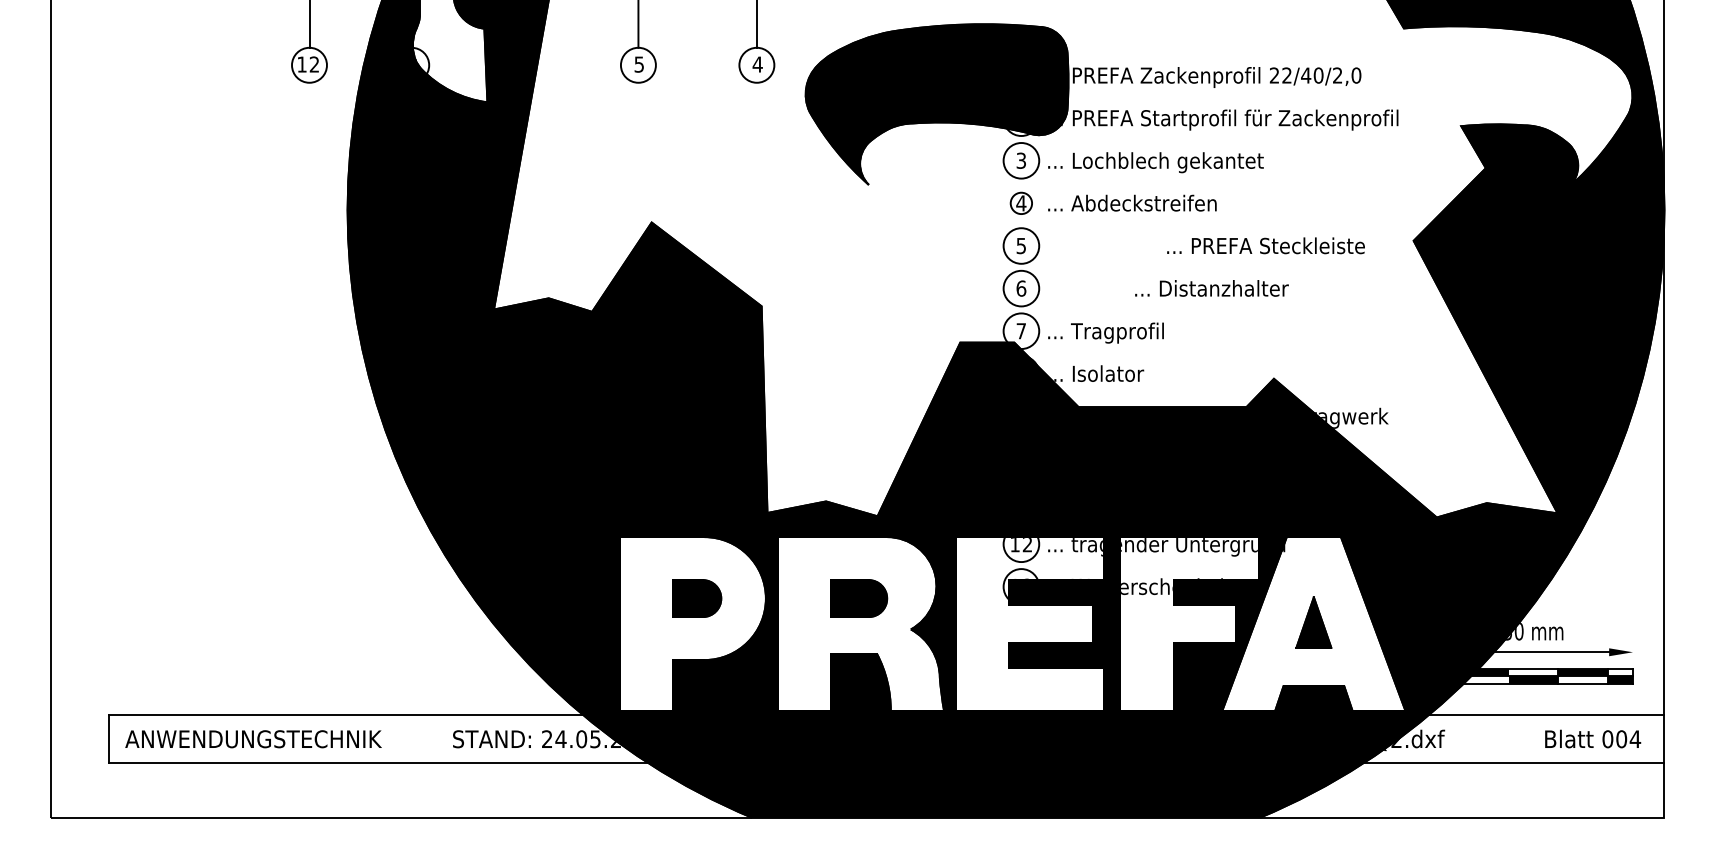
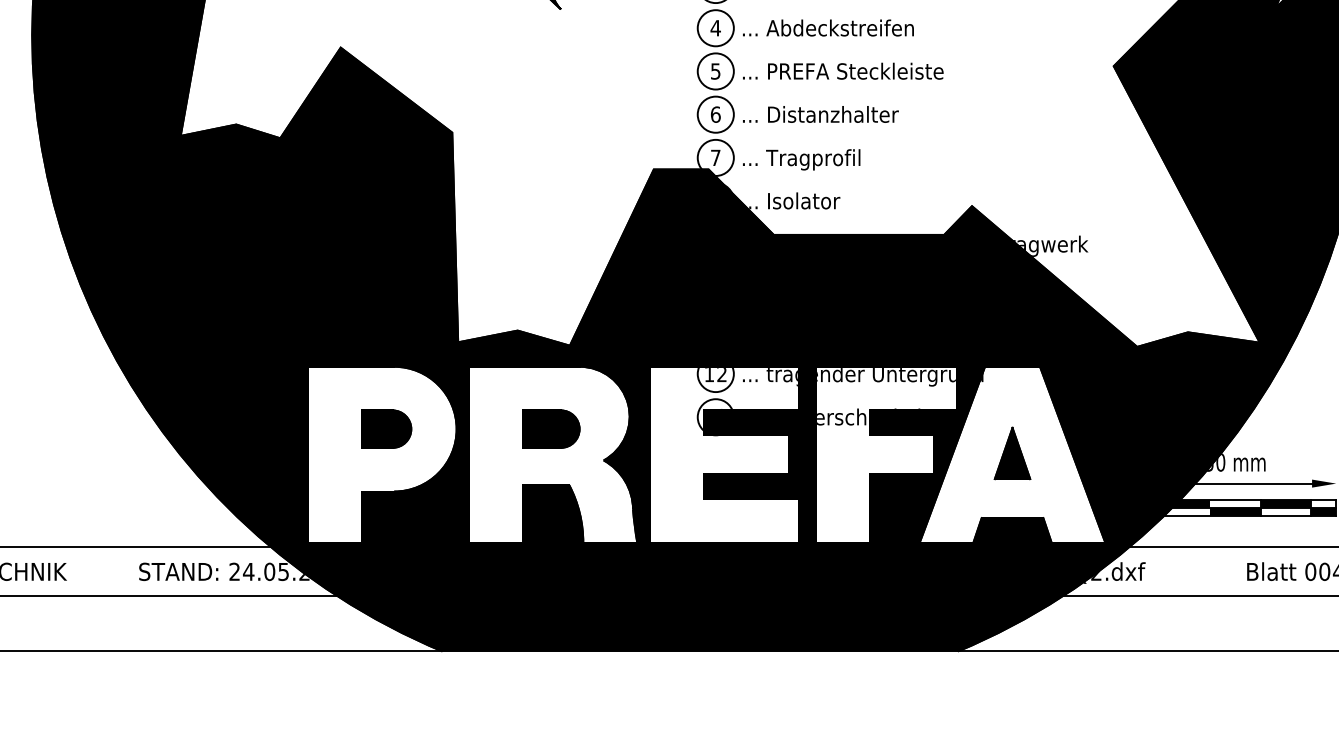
circle: (1021, 203) -> (715, 28), size x1.67
text: (1265, 245) -> (842, 70), moved
text: (1211, 288) -> (820, 114), moved

